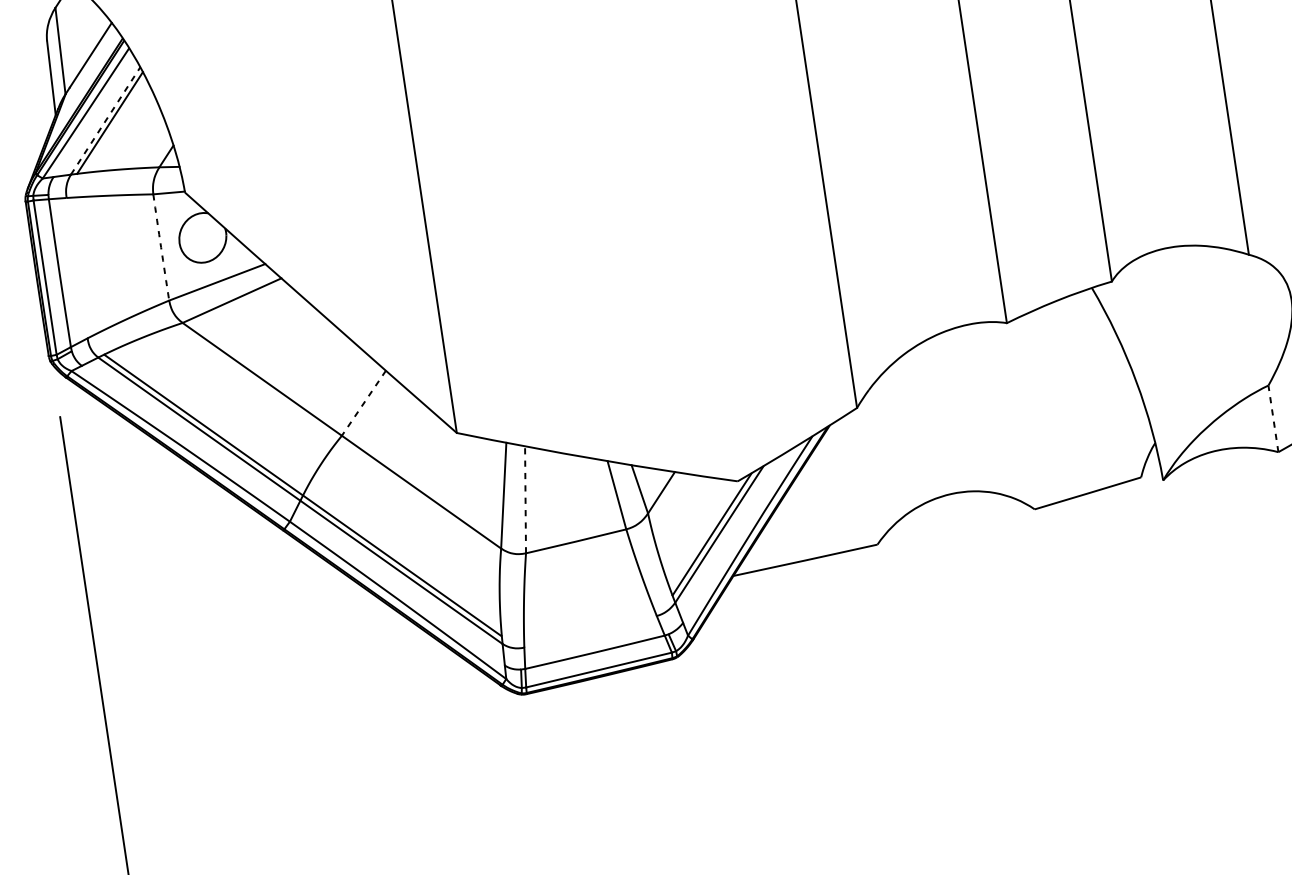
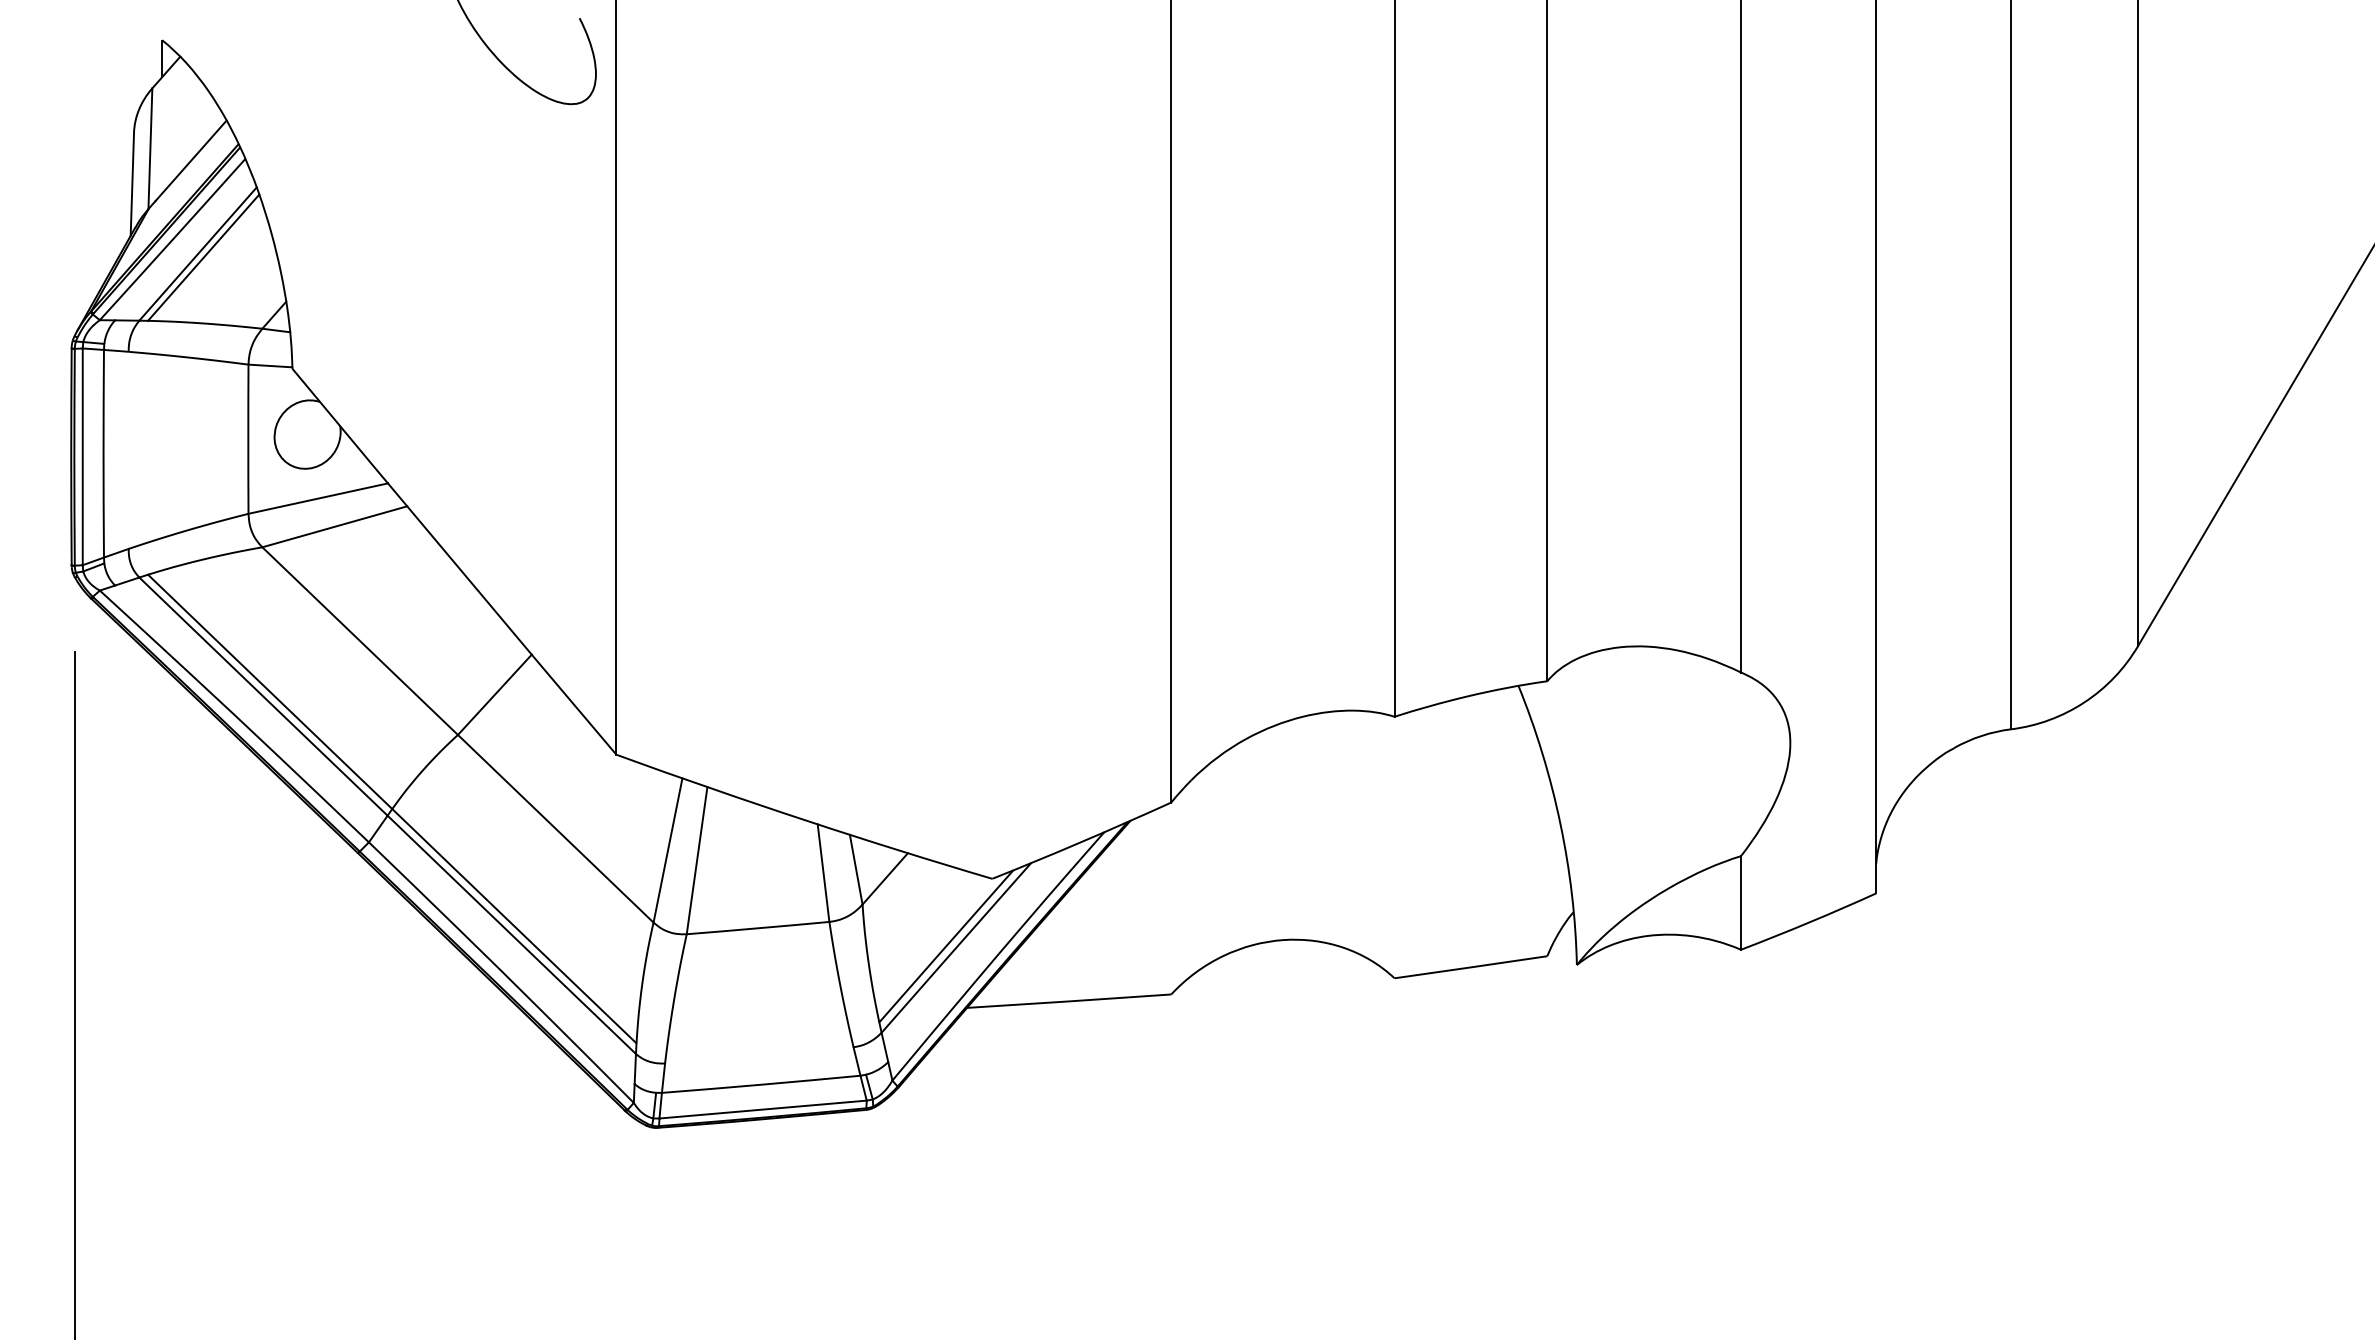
line: (106, 121) -> (198, 254), dashed -> solid
arc: (161, 247) -> (248, 439), dashed -> solid
line: (363, 403) -> (494, 694), dashed -> solid
line: (1273, 418) -> (1741, 902), dashed -> solid
line: (525, 499) -> (697, 860), dashed -> solid

